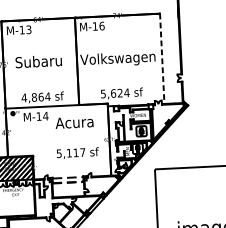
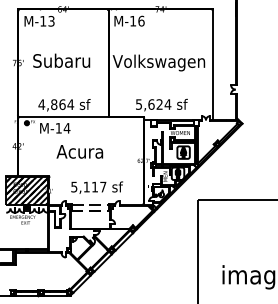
line: (162, 59) -> (213, 65), dashed -> solid
text: (74, 122) -> (79, 151), moved
text: (78, 153) -> (97, 187), moved

